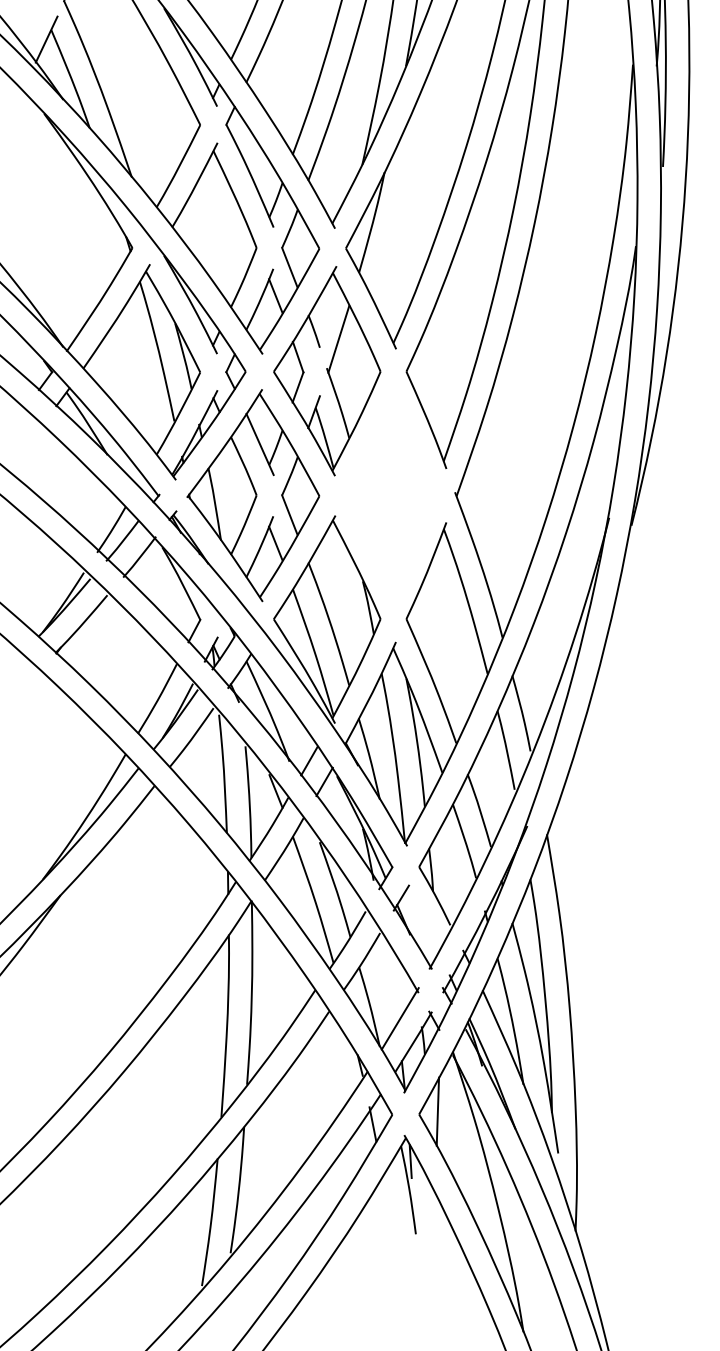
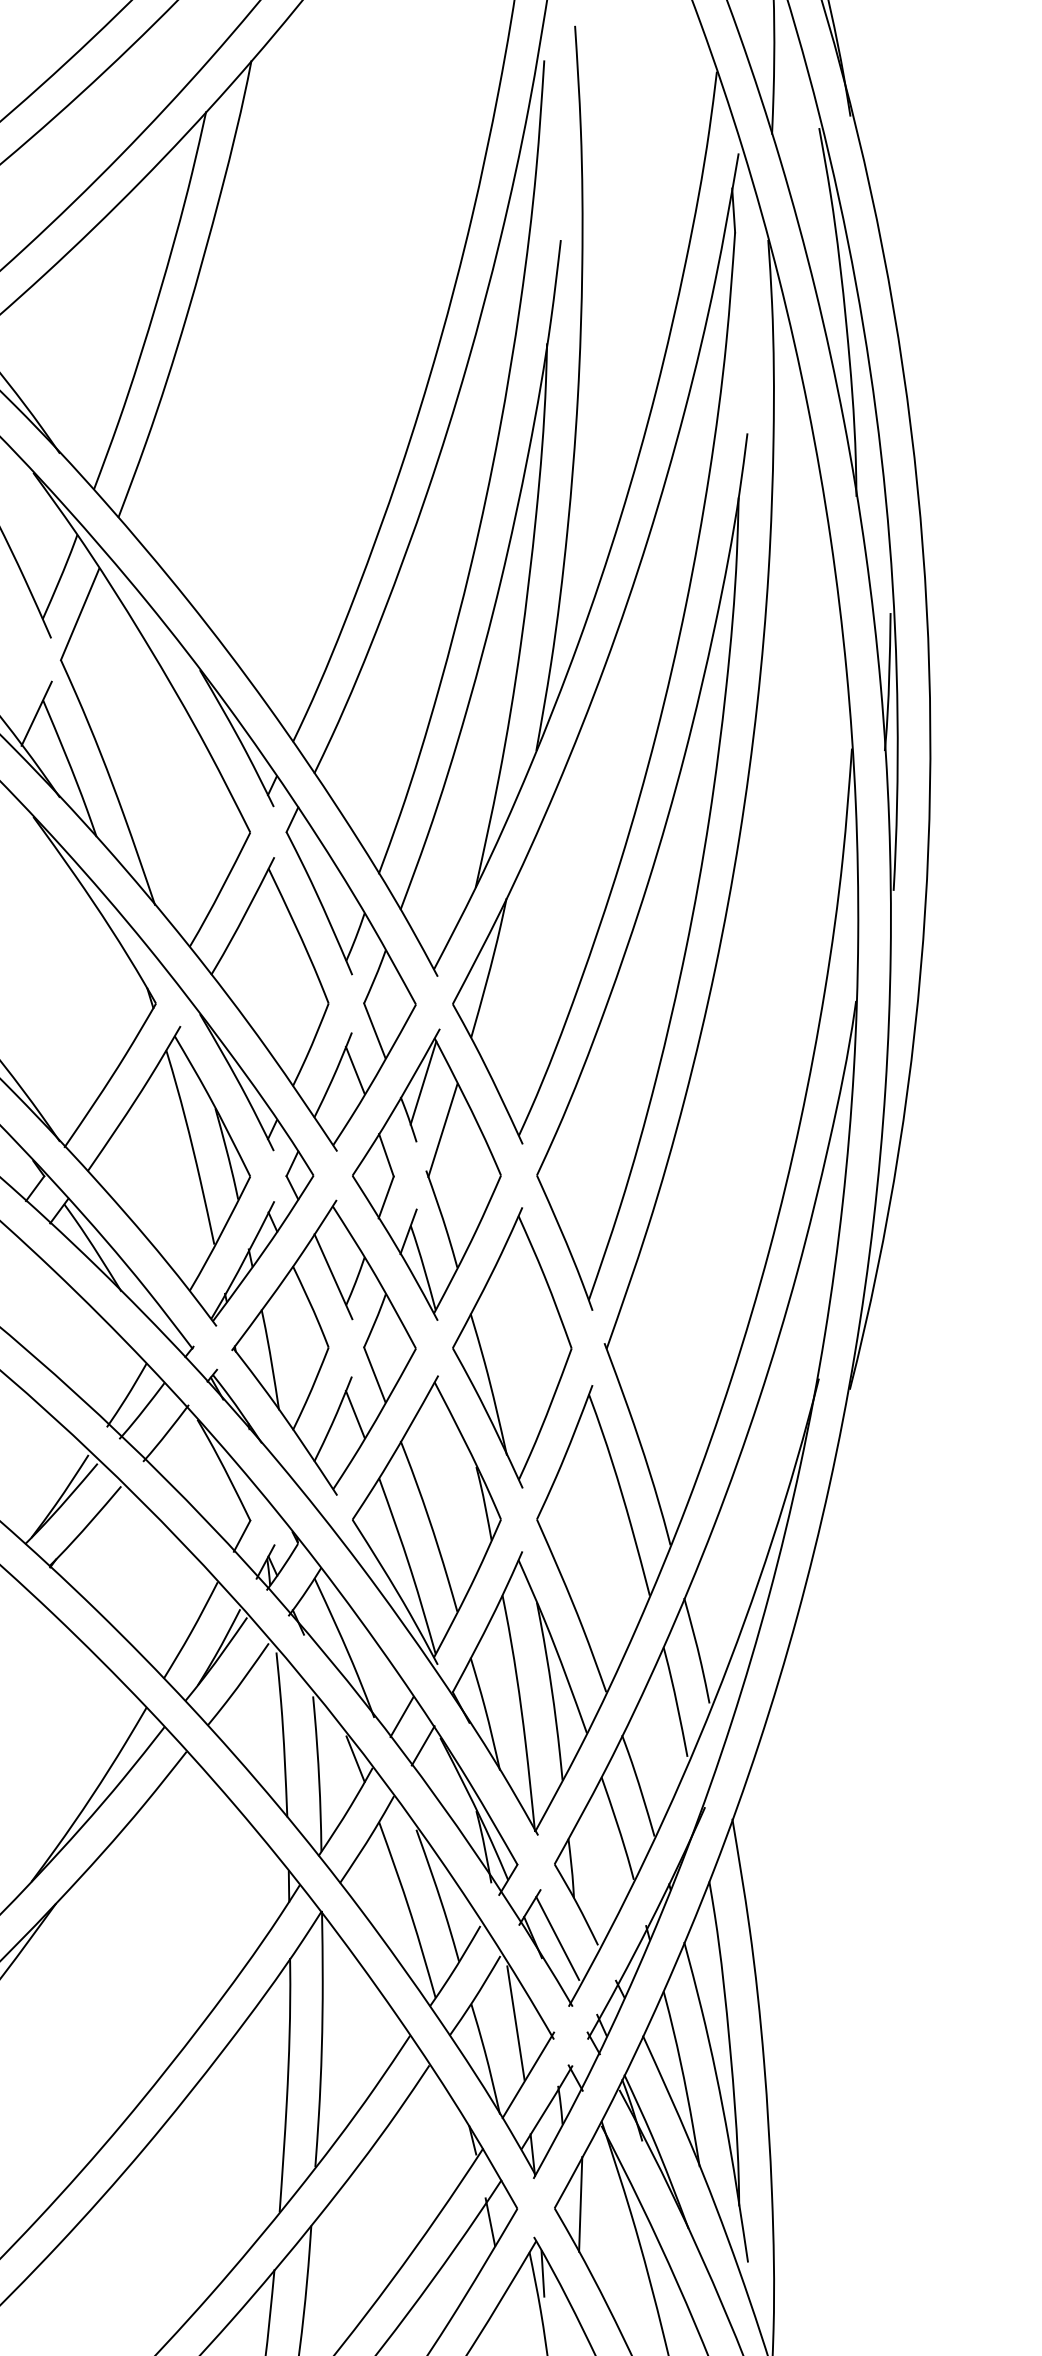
line: (324, 304) -> (423, 1082), added
part: (388, 495) -> (512, 1347), added
line: (421, 920) -> (557, 1938), added
line: (391, 980) -> (515, 2022), added

